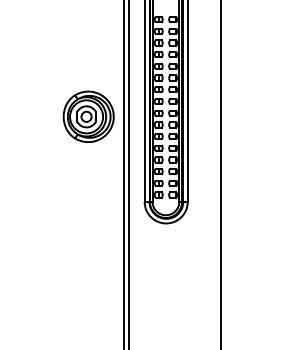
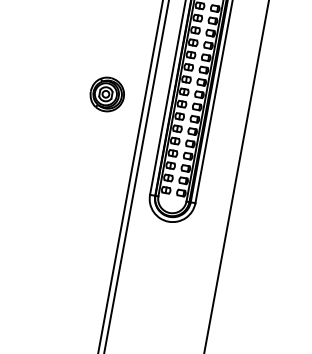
part: (87, 116) -> (106, 93), size x0.62

